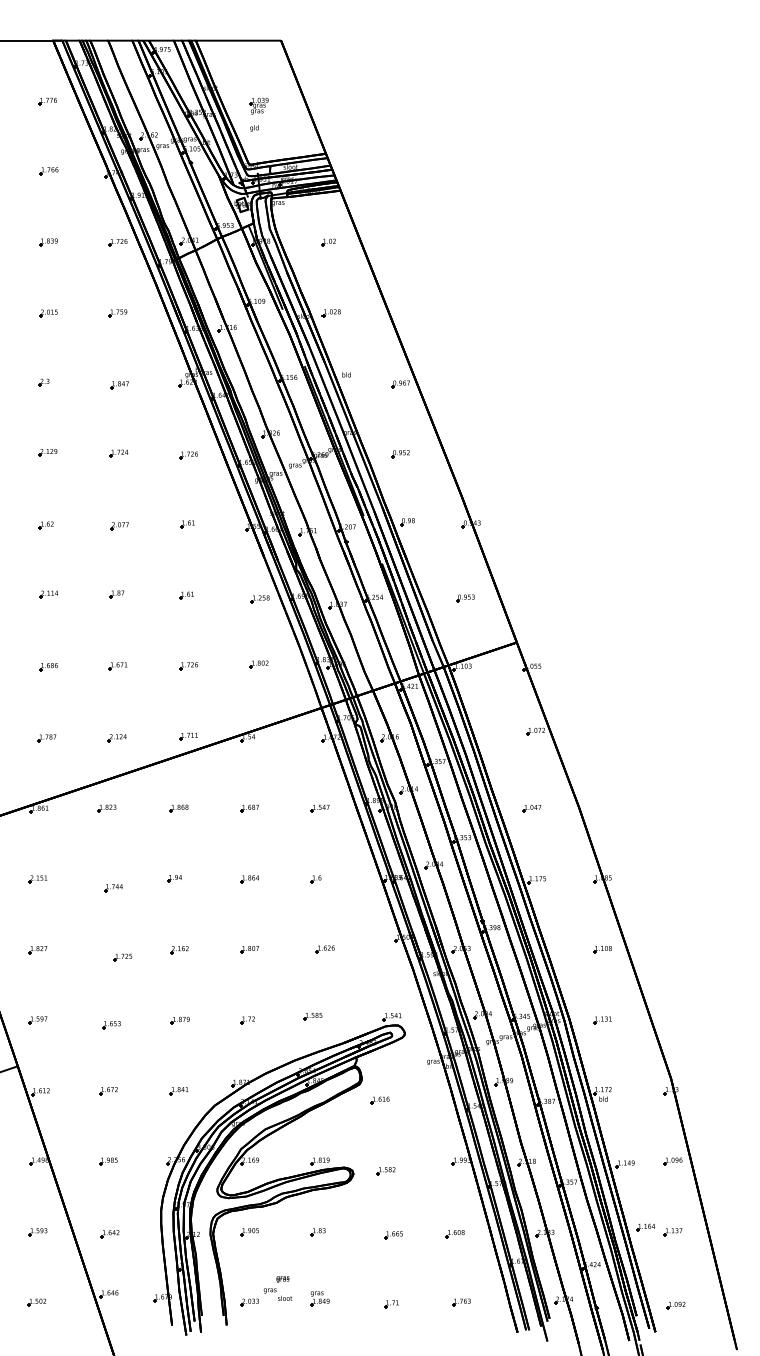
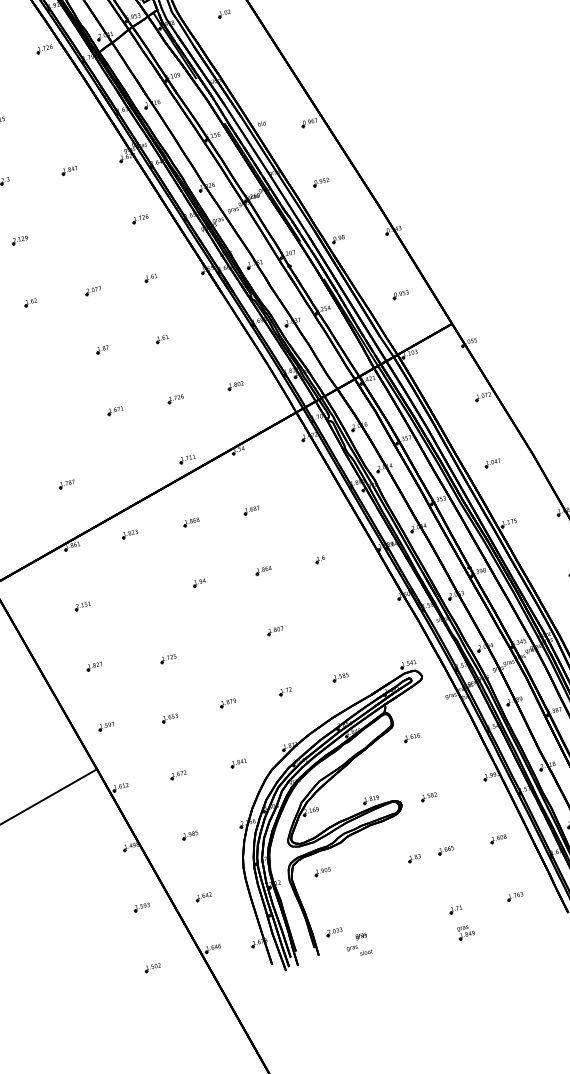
part: (117, 313) -> (56, 109), removed
part: (330, 313) -> (237, 74), removed
part: (118, 453) -> (80, 229), removed
part: (48, 594) -> (44, 361), removed
part: (259, 599) -> (225, 330), removed
part: (48, 667) -> (56, 423), removed
part: (116, 738) -> (126, 472), removed
part: (319, 808) -> (311, 498), removed
part: (113, 888) -> (148, 601), removed
part: (324, 949) -> (339, 618), removed
part: (179, 950) -> (215, 643), removed
part: (317, 1232) -> (414, 858), moved
text: (277, 1288) -> (358, 945), moved
part: (319, 1298) -> (465, 932), moved

